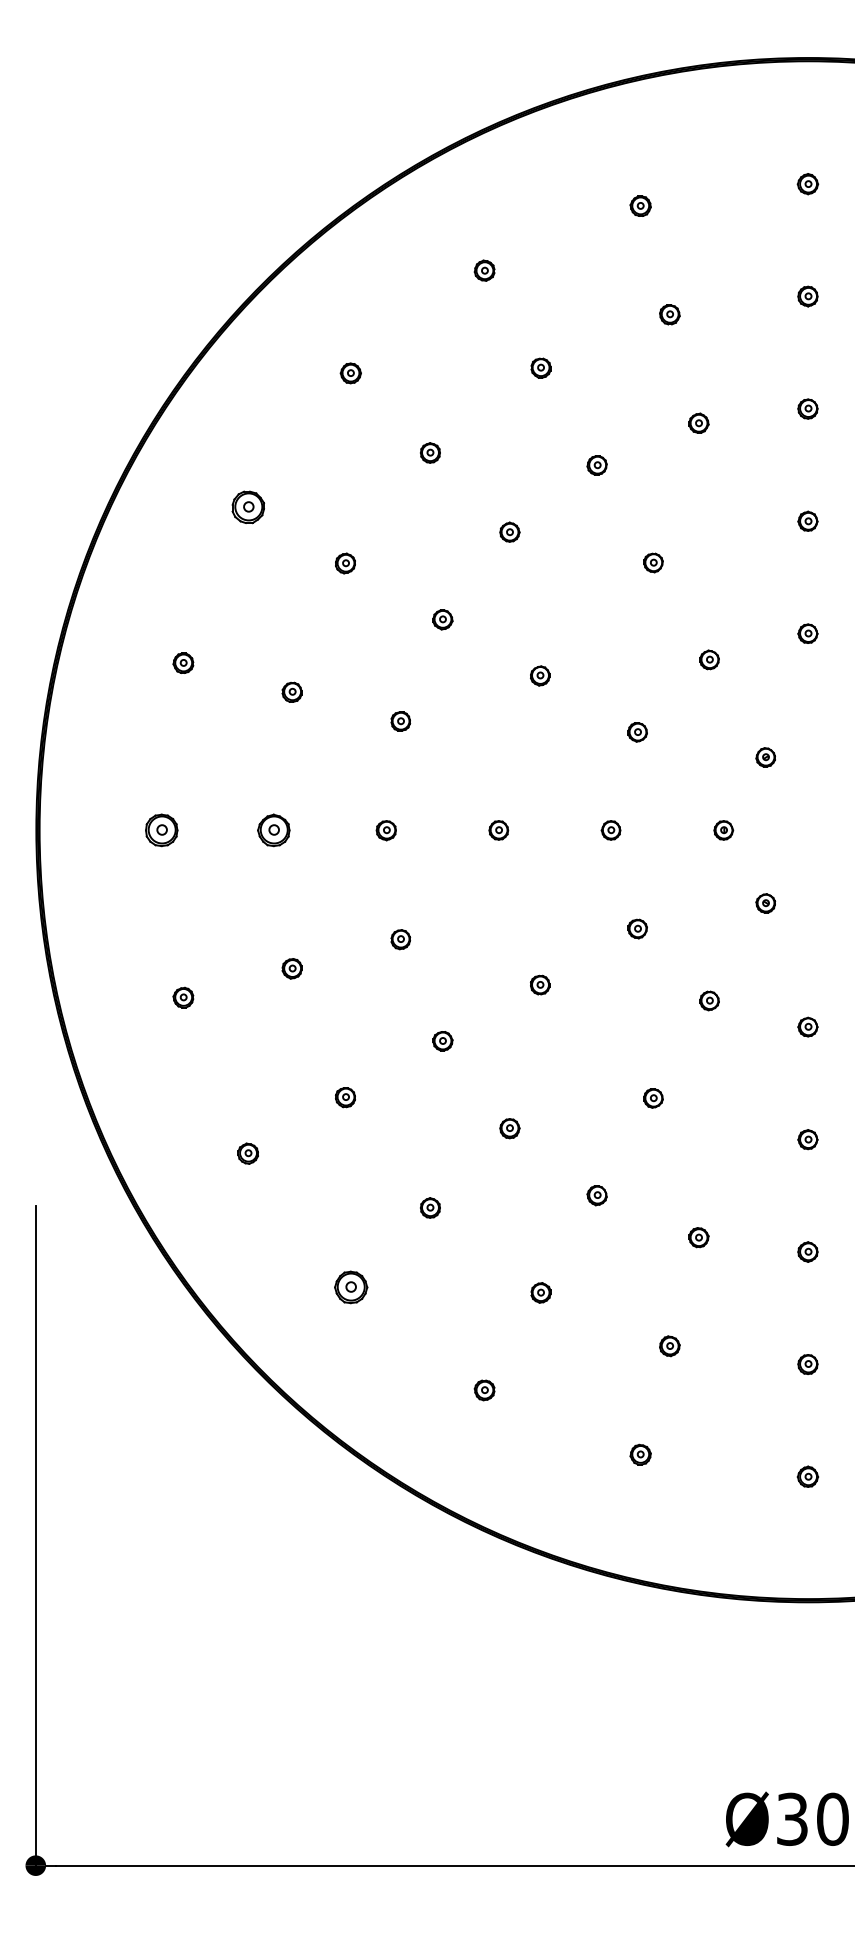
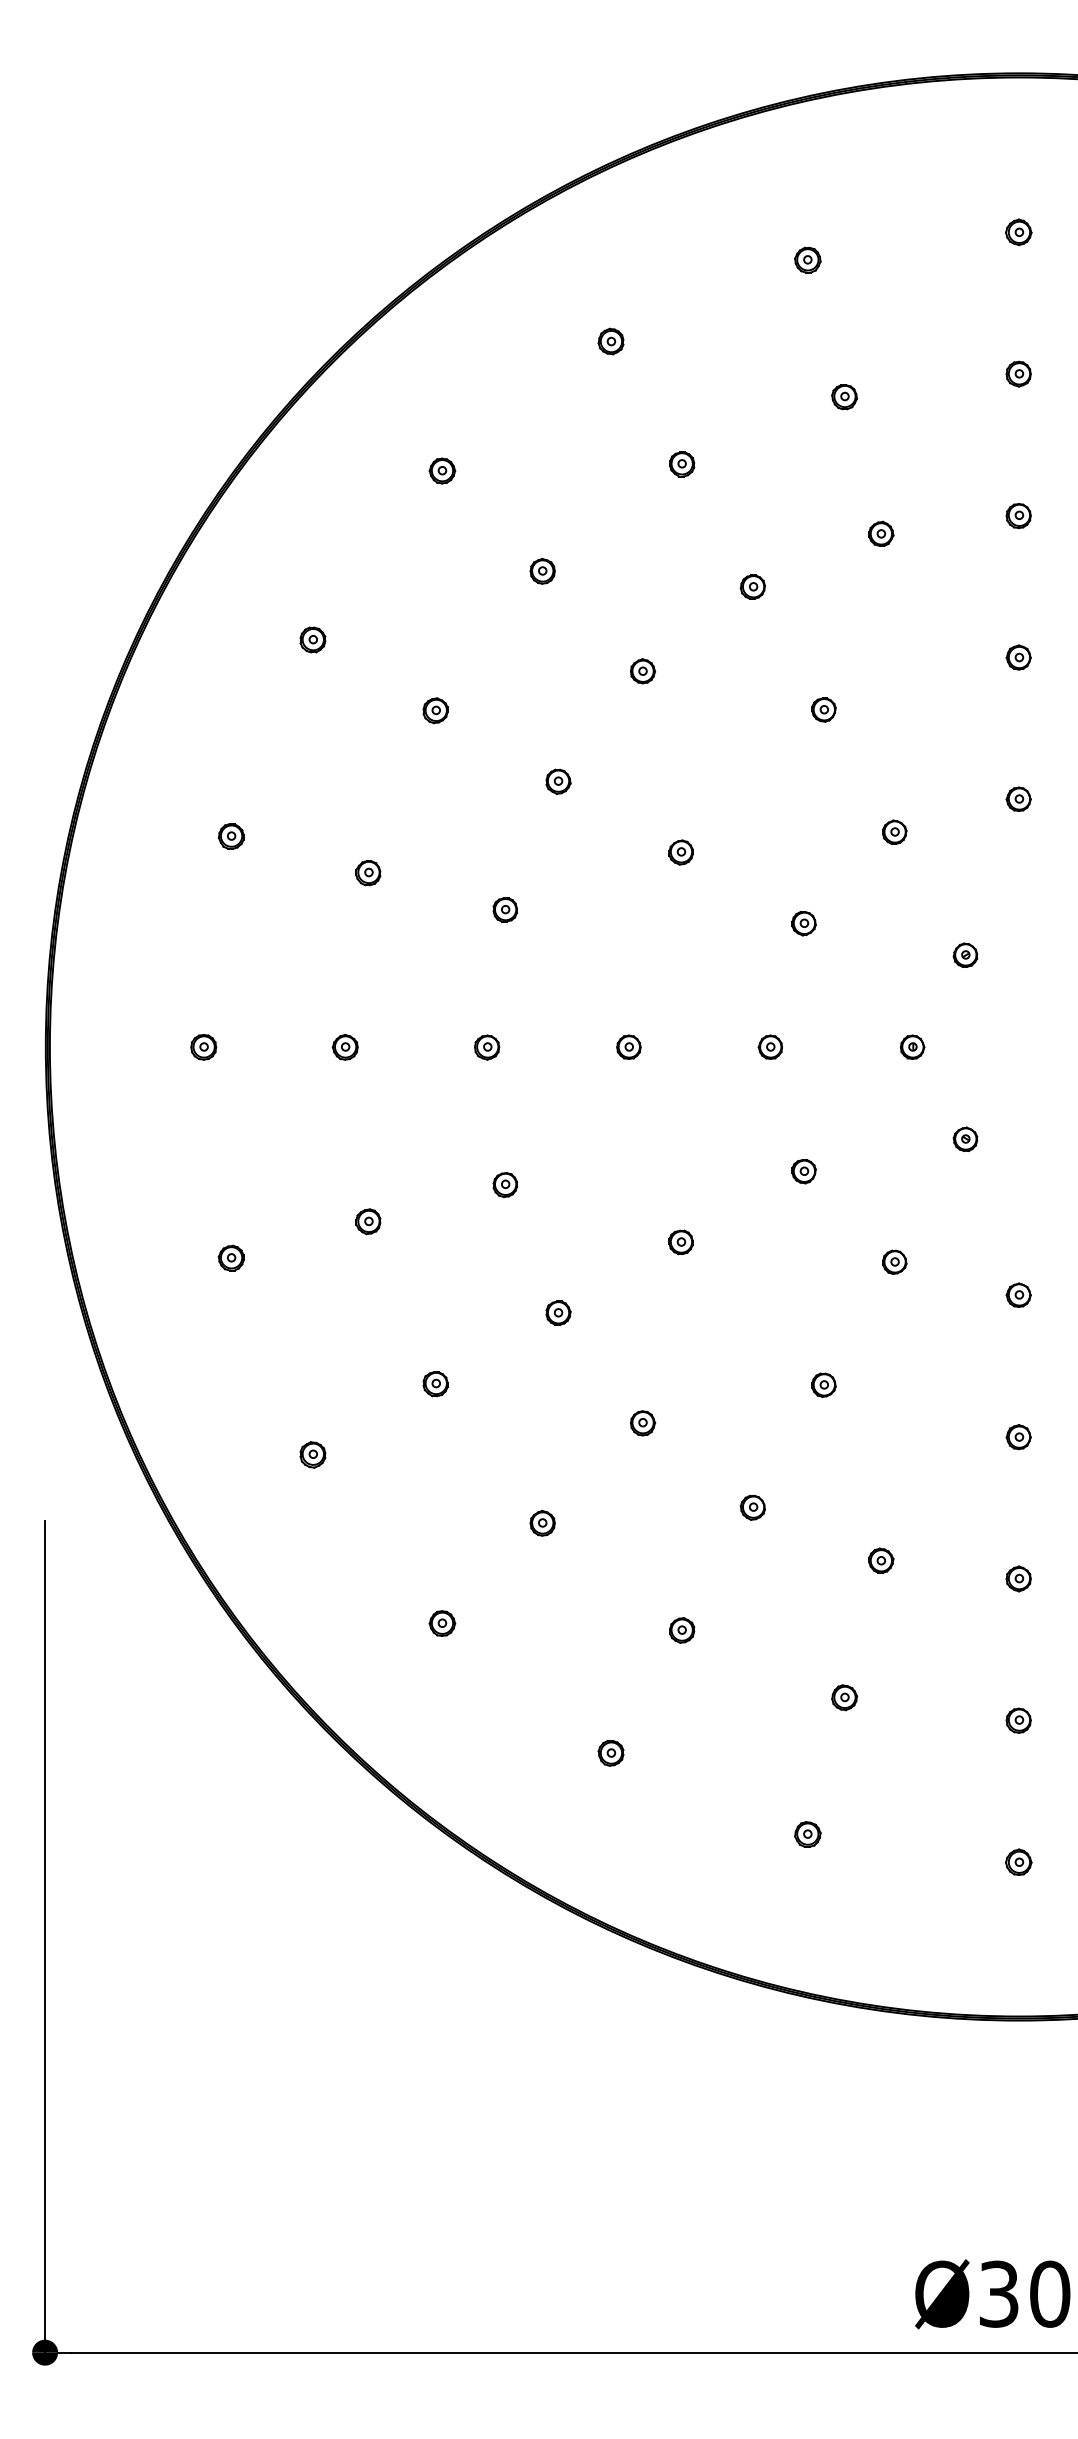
part: (247, 507) -> (312, 640), size x0.62
part: (161, 830) -> (203, 1047), size x0.62
part: (273, 830) -> (344, 1047), size x0.62
part: (350, 1287) -> (441, 1623), size x0.62

